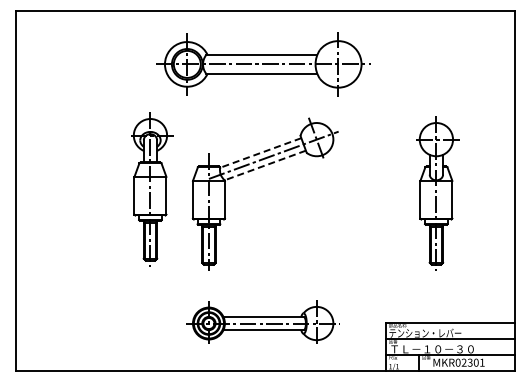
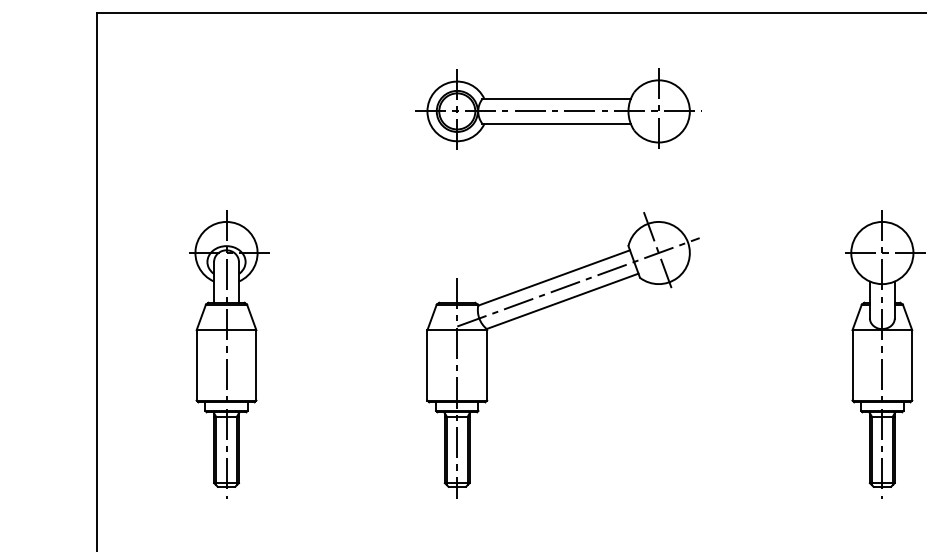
part: (262, 62) -> (557, 108), size x0.71
line: (260, 153) -> (553, 278), dashed -> solid
line: (264, 165) -> (561, 301), dashed -> solid
part: (152, 189) -> (230, 353), moved

